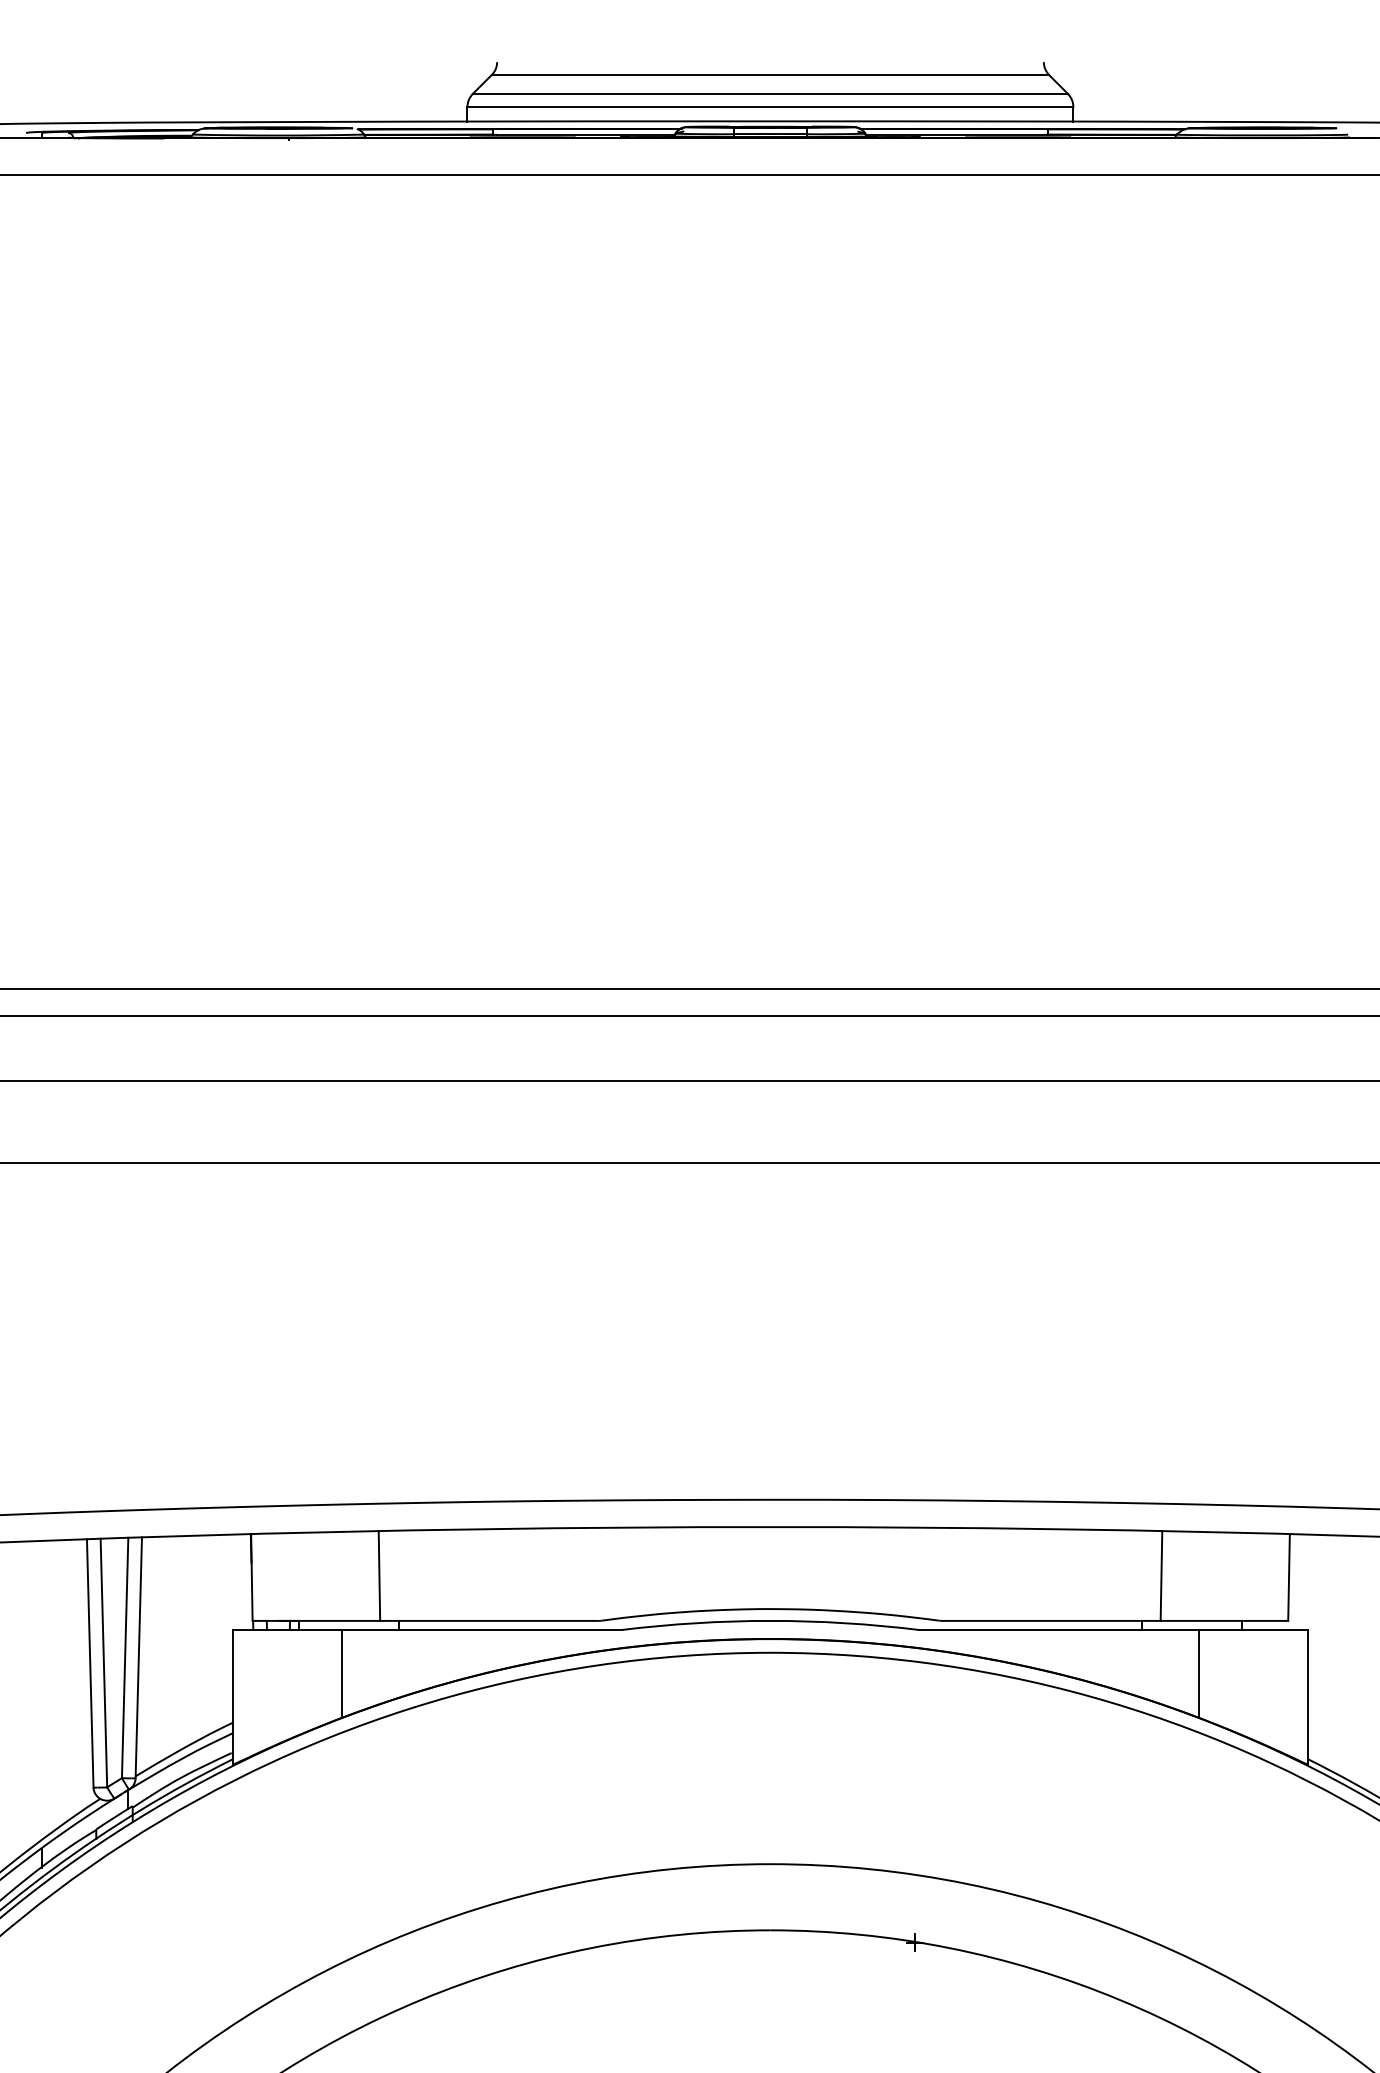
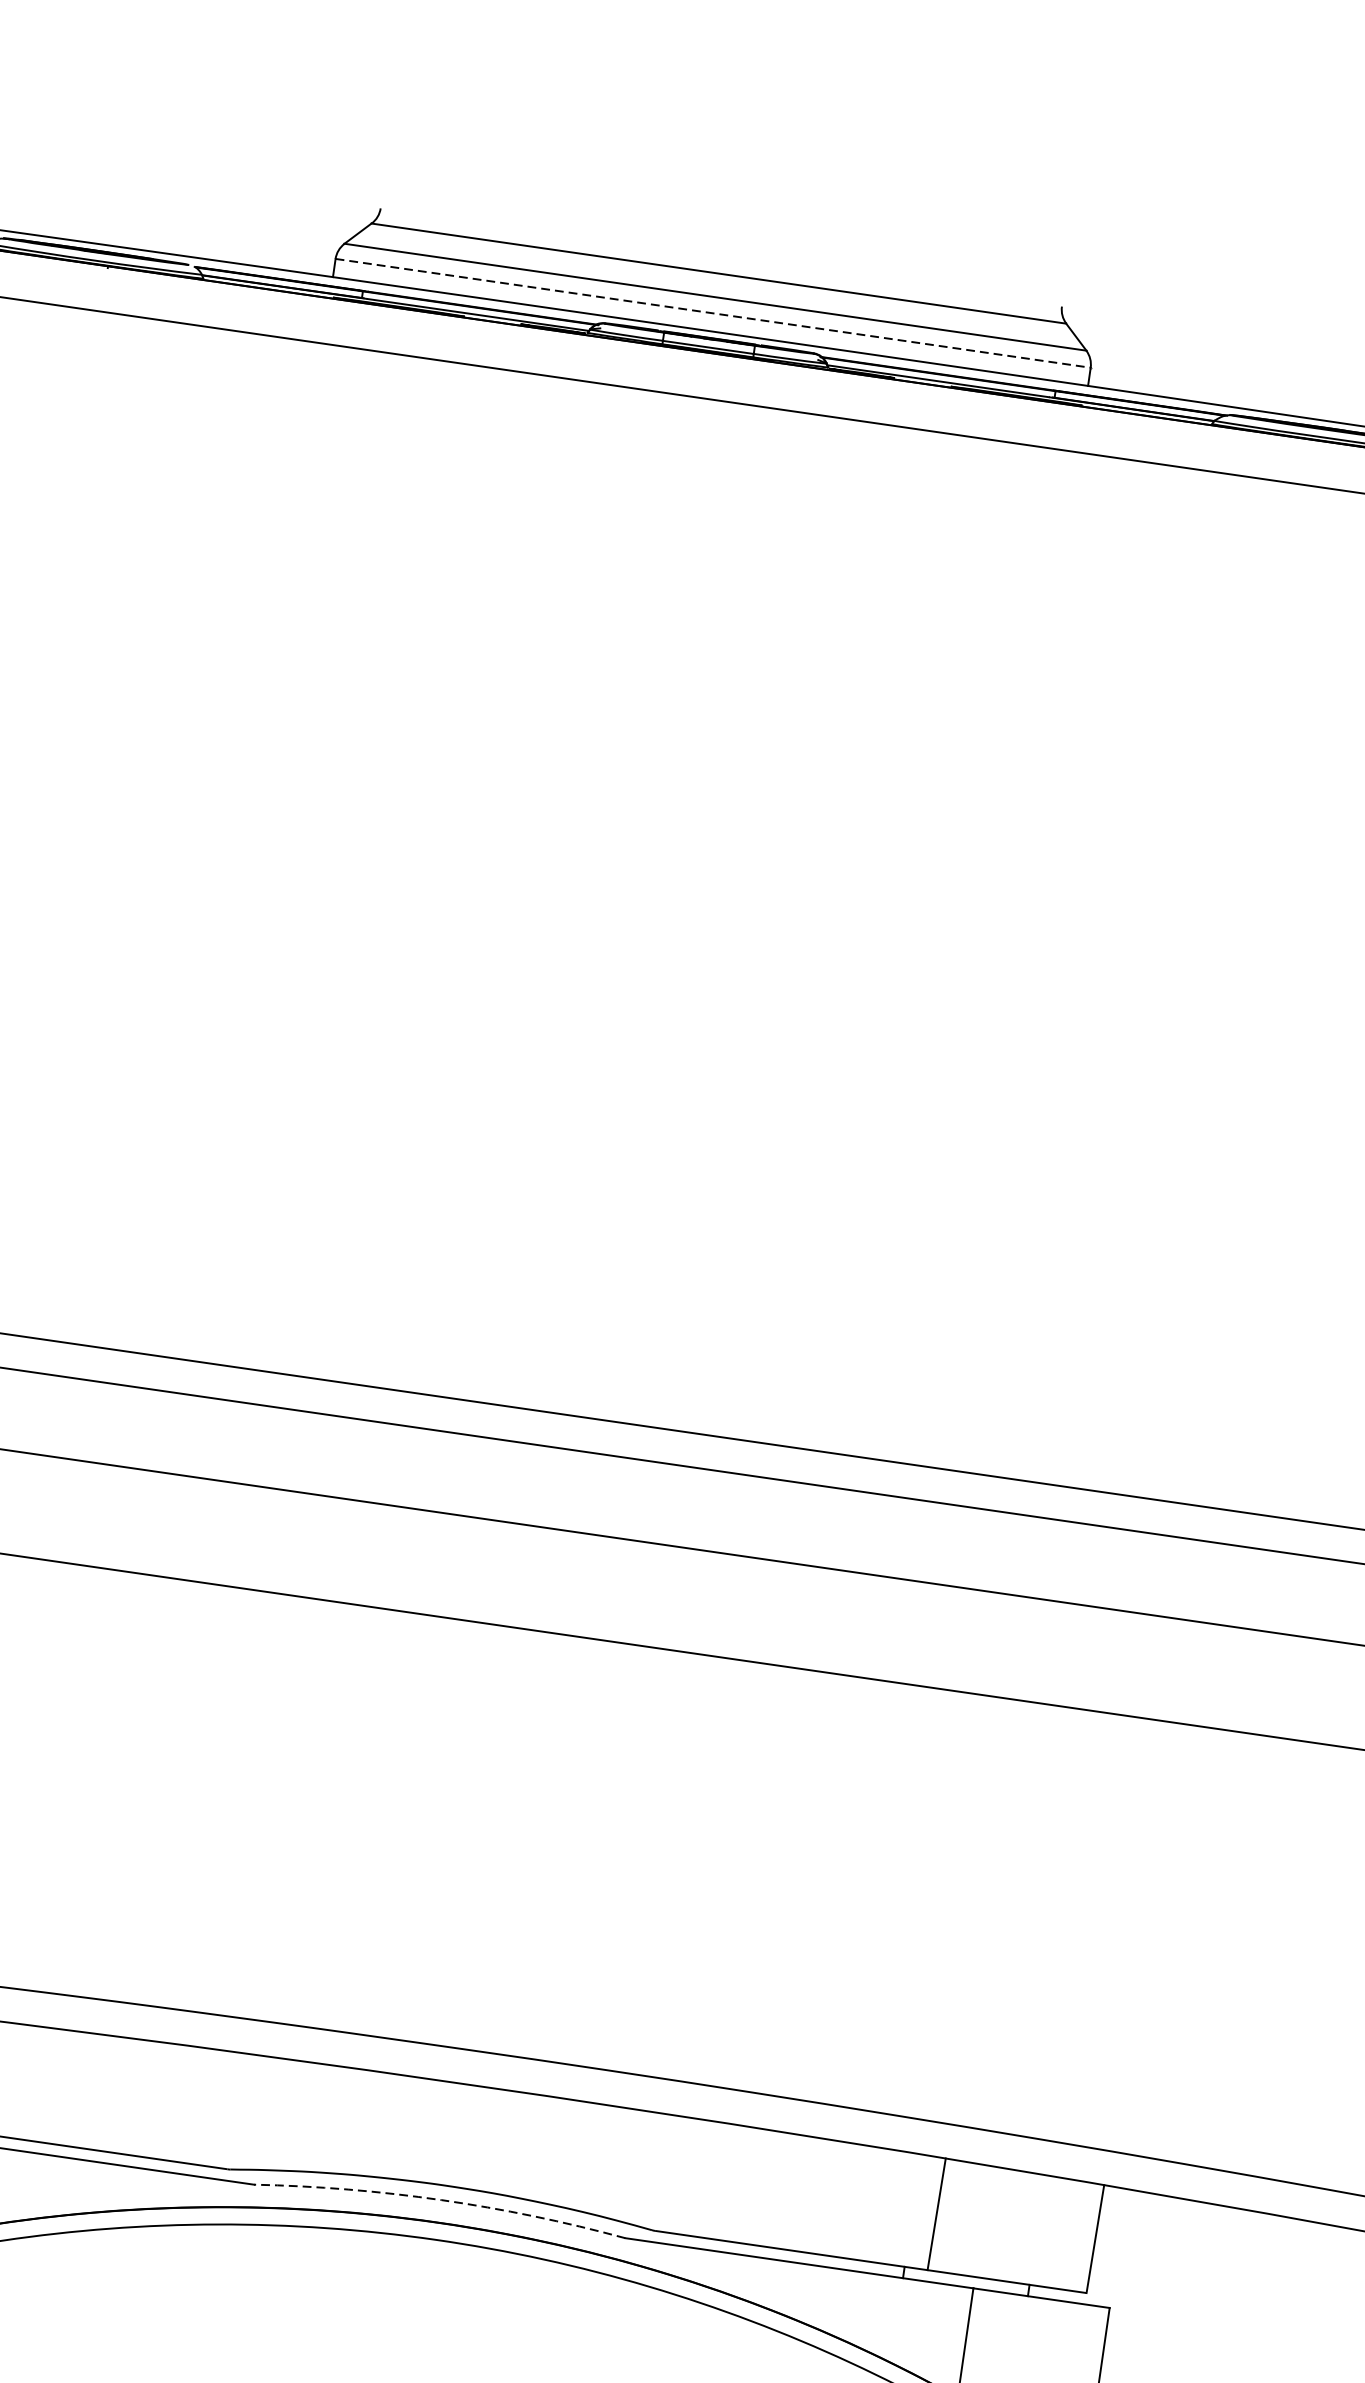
line: (770, 106) -> (713, 312), solid -> dashed
arc: (770, 1620) -> (441, 2199), solid -> dashed

